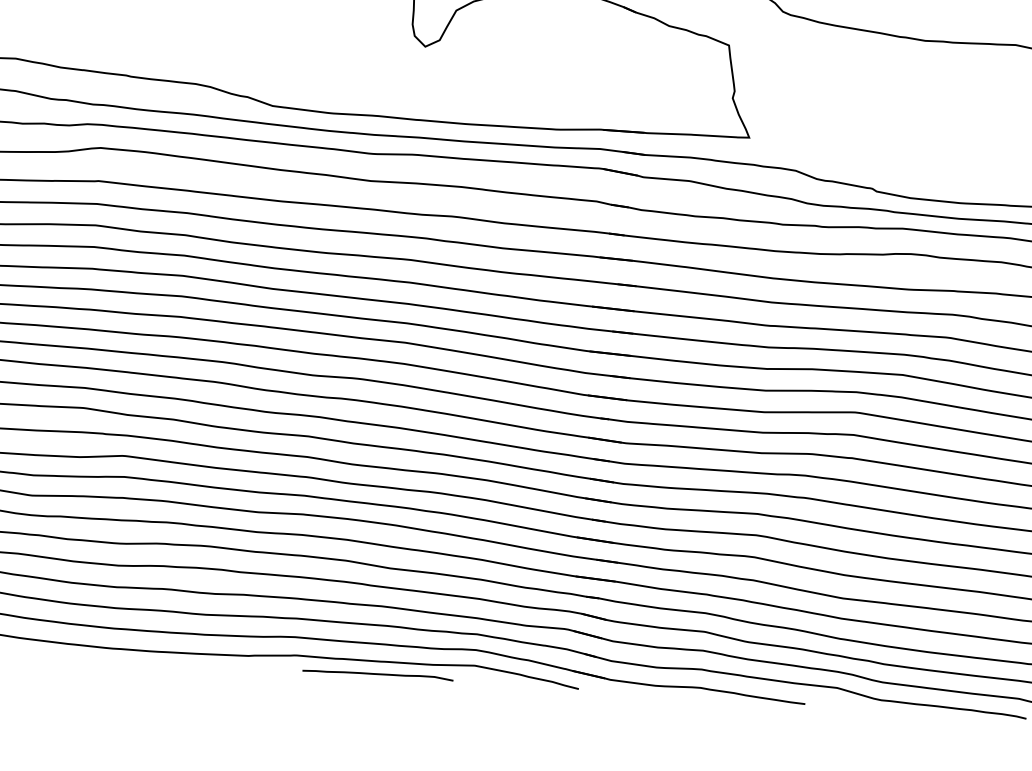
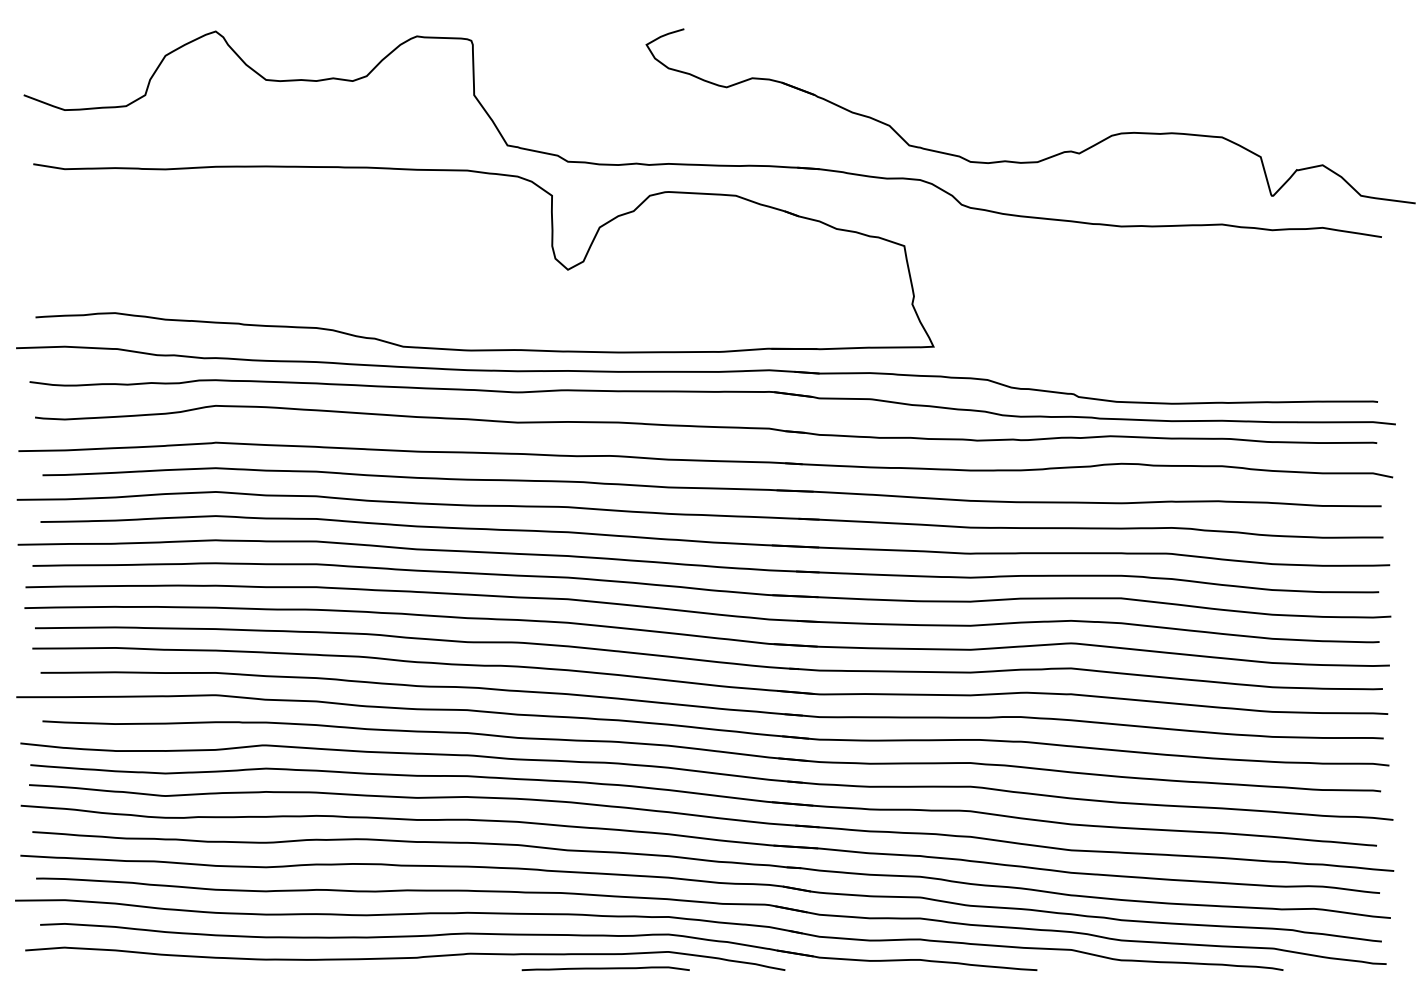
curve: (377, 674) -> (605, 968), moved

